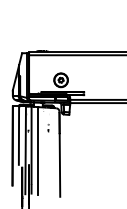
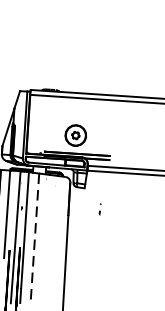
part: (48, 128) -> (100, 209), moved
line: (38, 150) -> (34, 238), solid -> dashed

